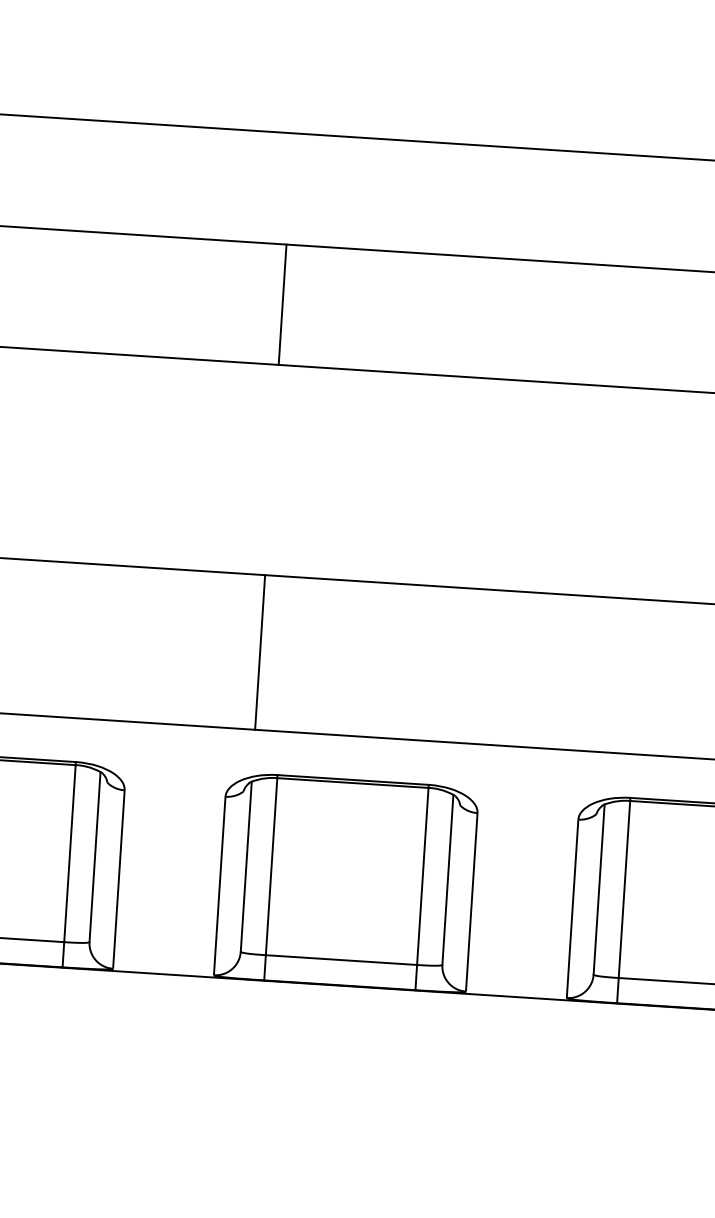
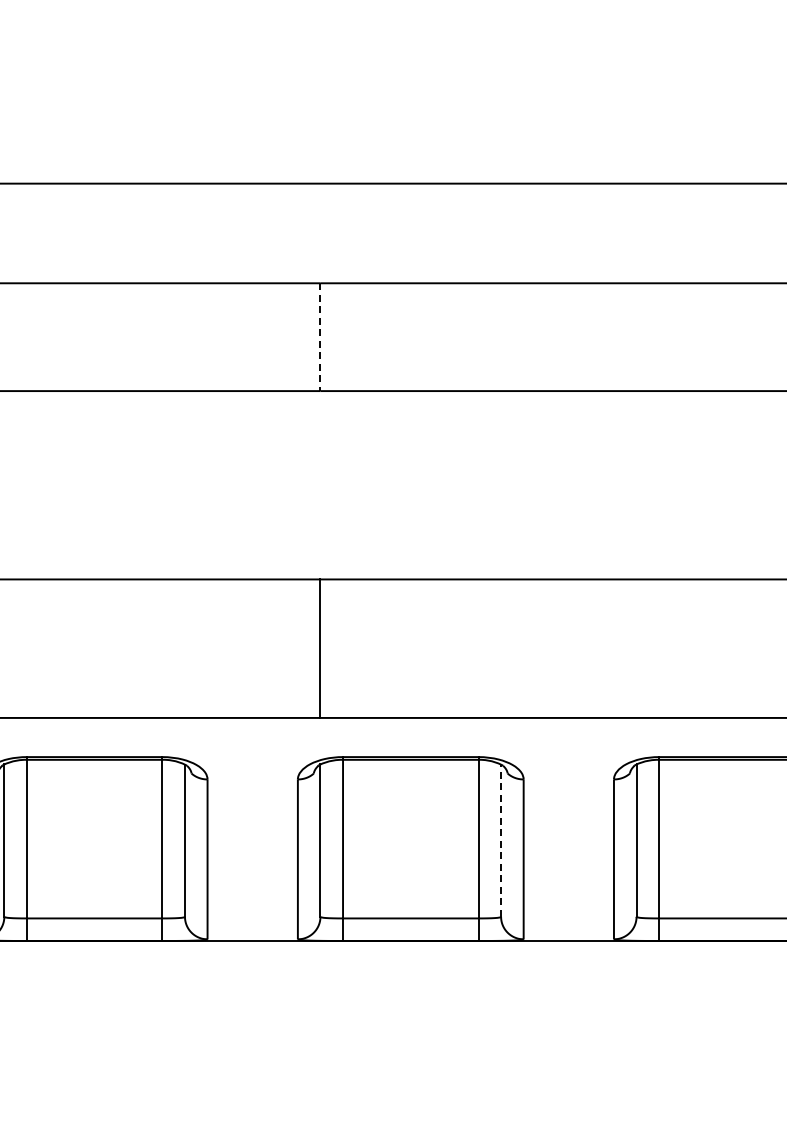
line: (282, 305) -> (320, 337), solid -> dashed
line: (448, 879) -> (501, 840), solid -> dashed

